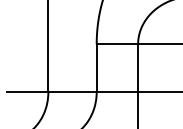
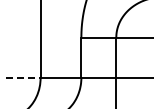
line: (28, 91) -> (23, 77), solid -> dashed

